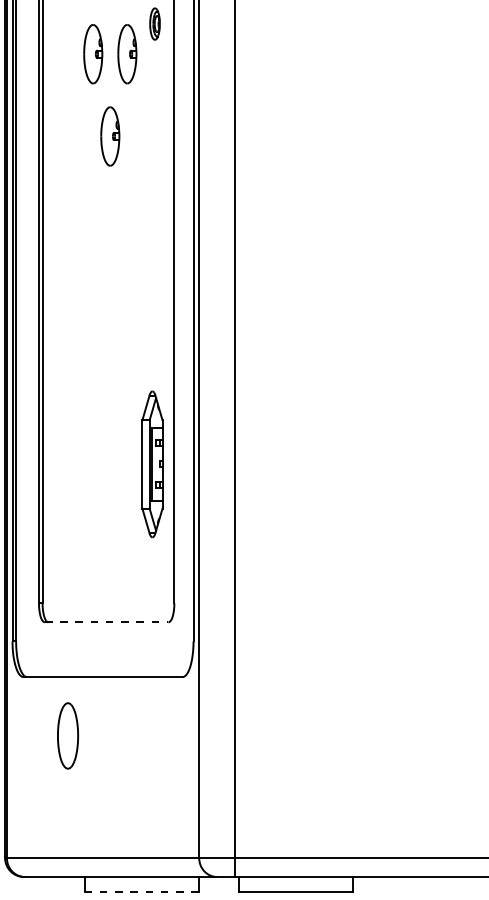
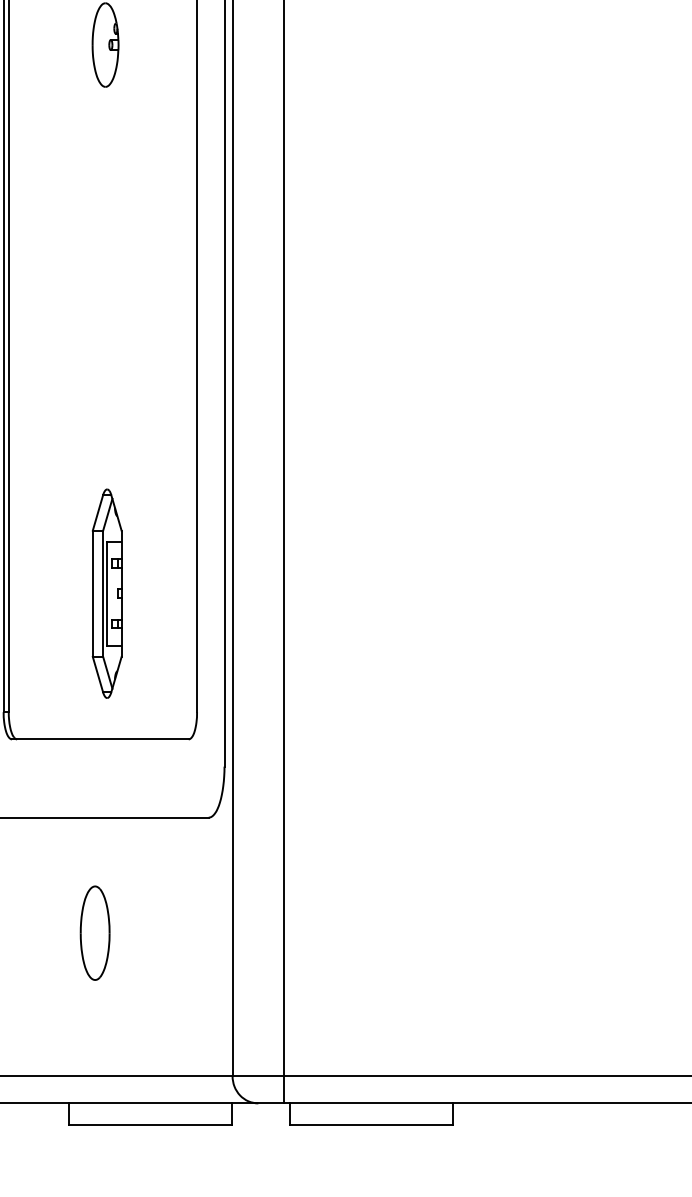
part: (152, 464) -> (107, 593), moved
line: (106, 622) -> (100, 739), dashed -> solid
part: (67, 735) -> (94, 932), moved
line: (141, 891) -> (150, 1124), dashed -> solid

